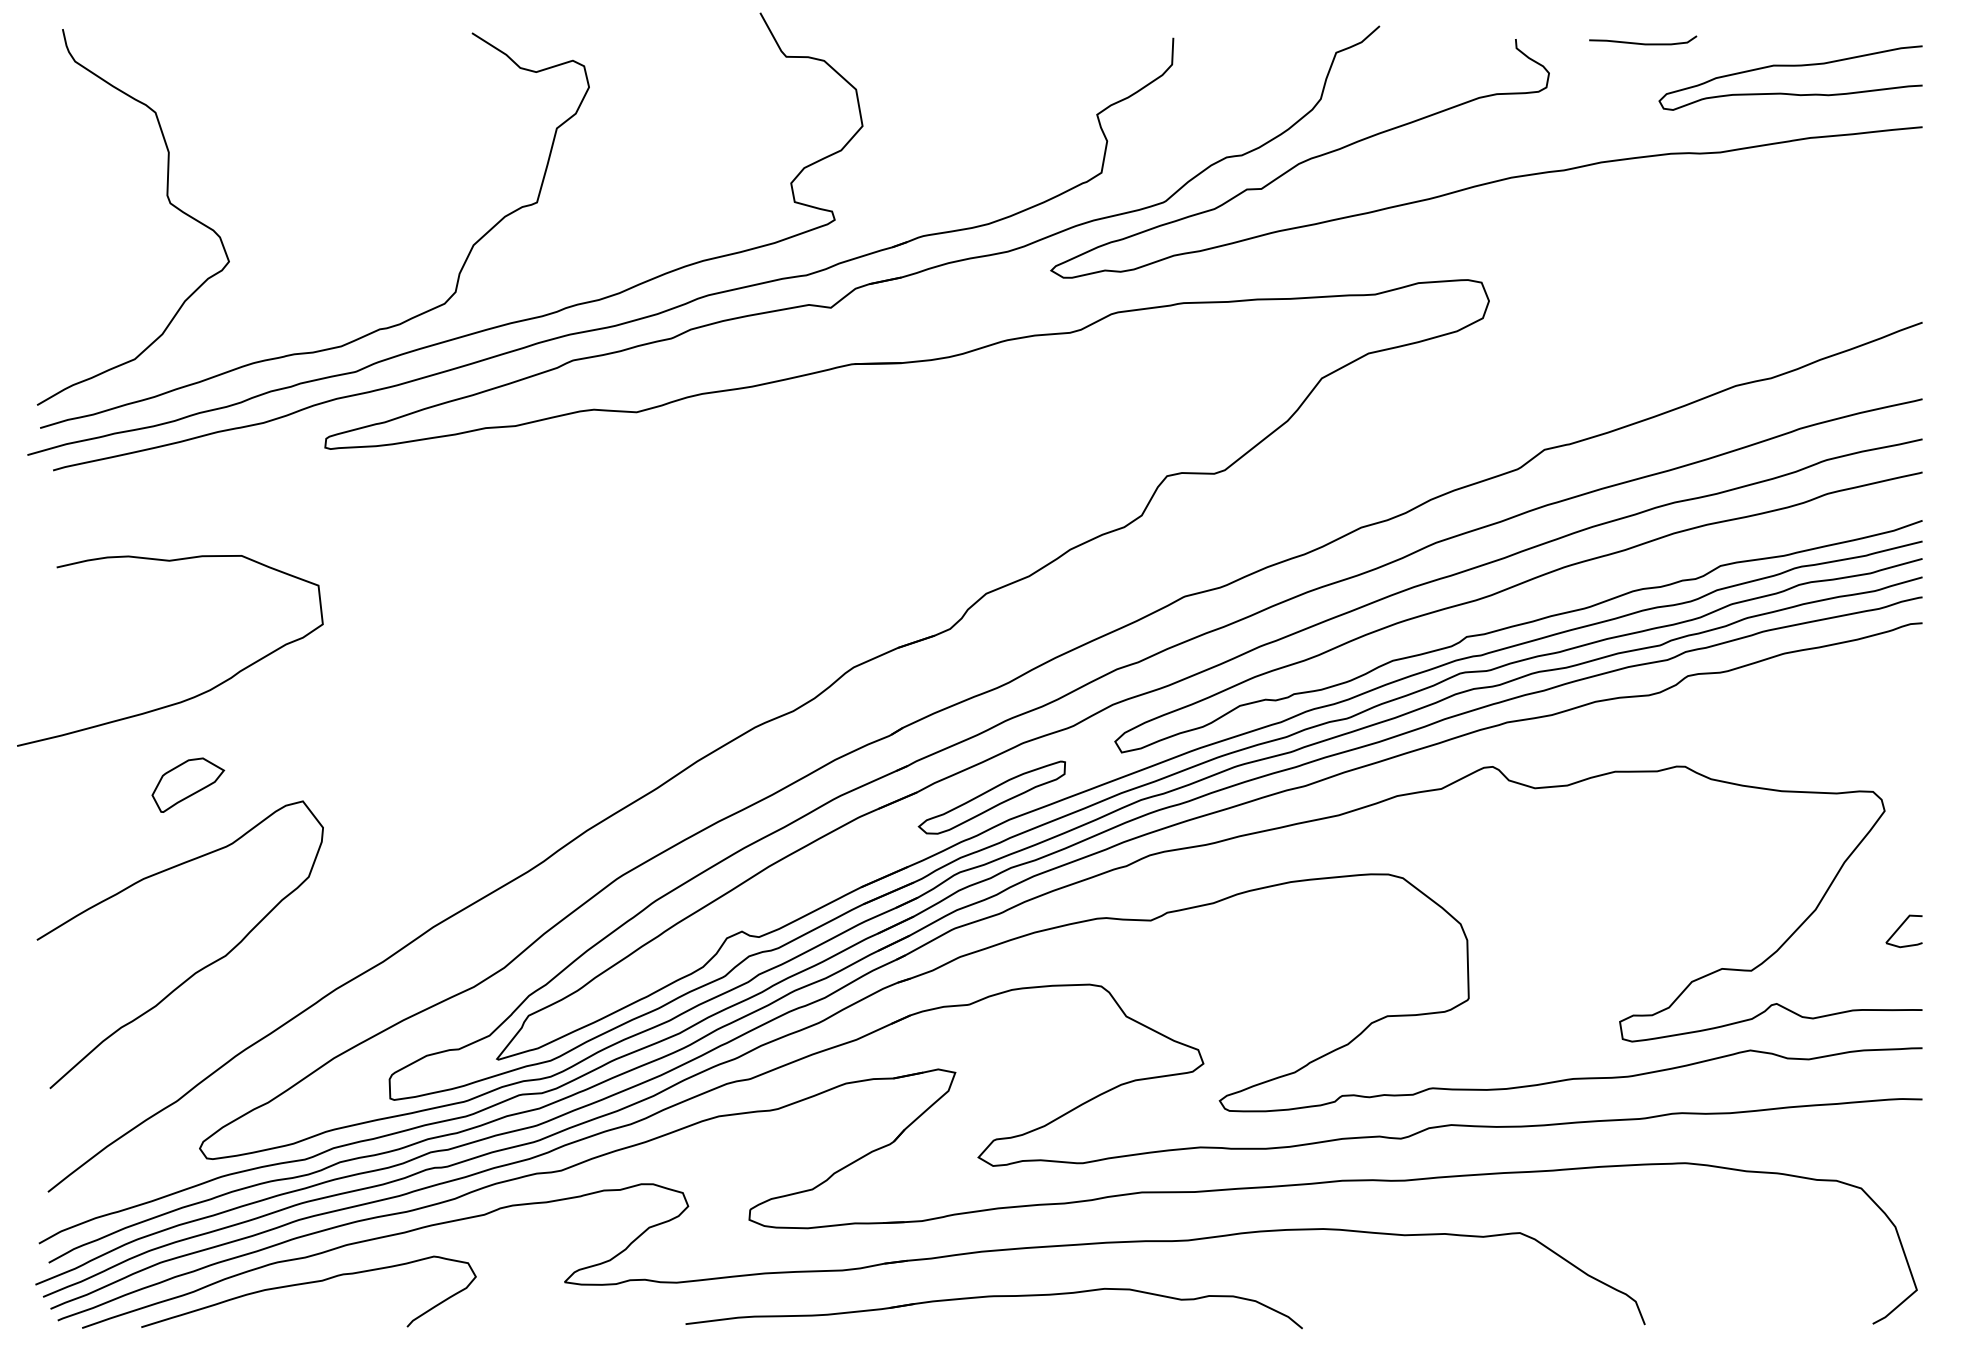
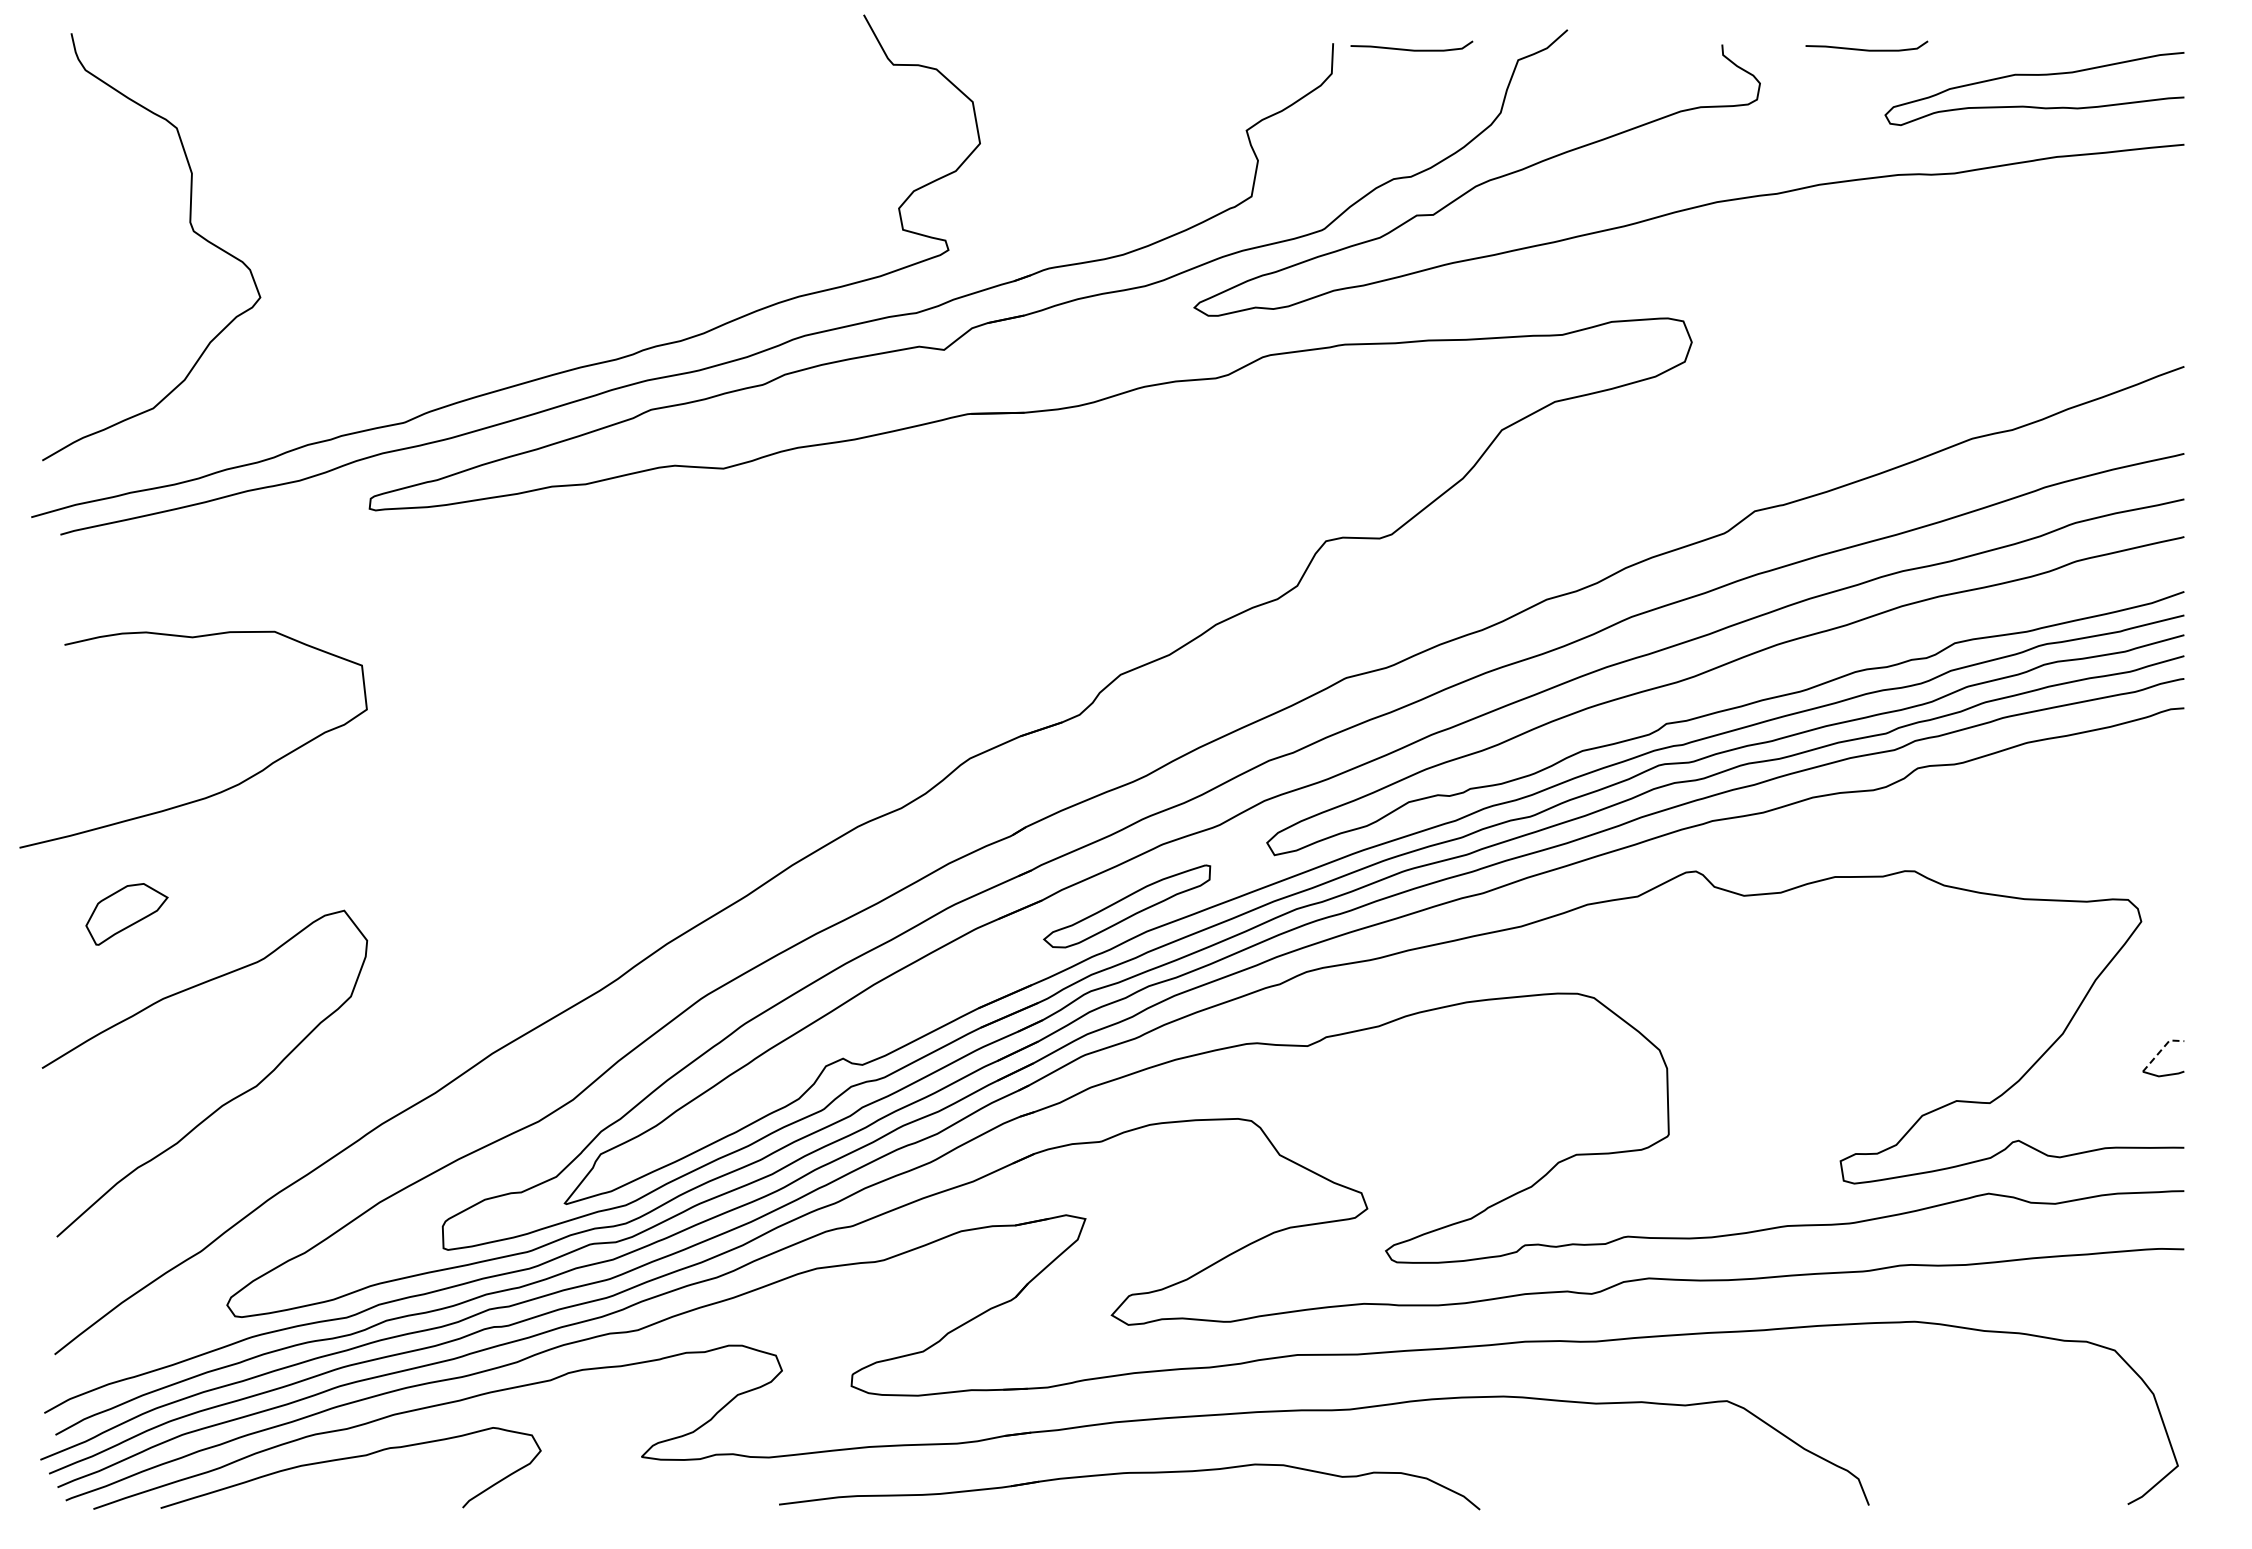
curve: (1242, 43) -> (1411, 49), added
curve: (361, 336) -> (410, 382), removed
part: (187, 785) -> (126, 914), moved
line: (1902, 924) -> (2161, 1050), solid -> dashed

